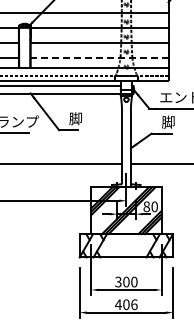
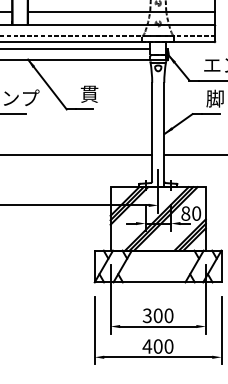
line: (99, 58) -> (121, 12), dashed -> solid
text: (75, 118) -> (89, 93), 脚 -> 貫
text: (134, 304) -> (169, 346), 406 -> 400

